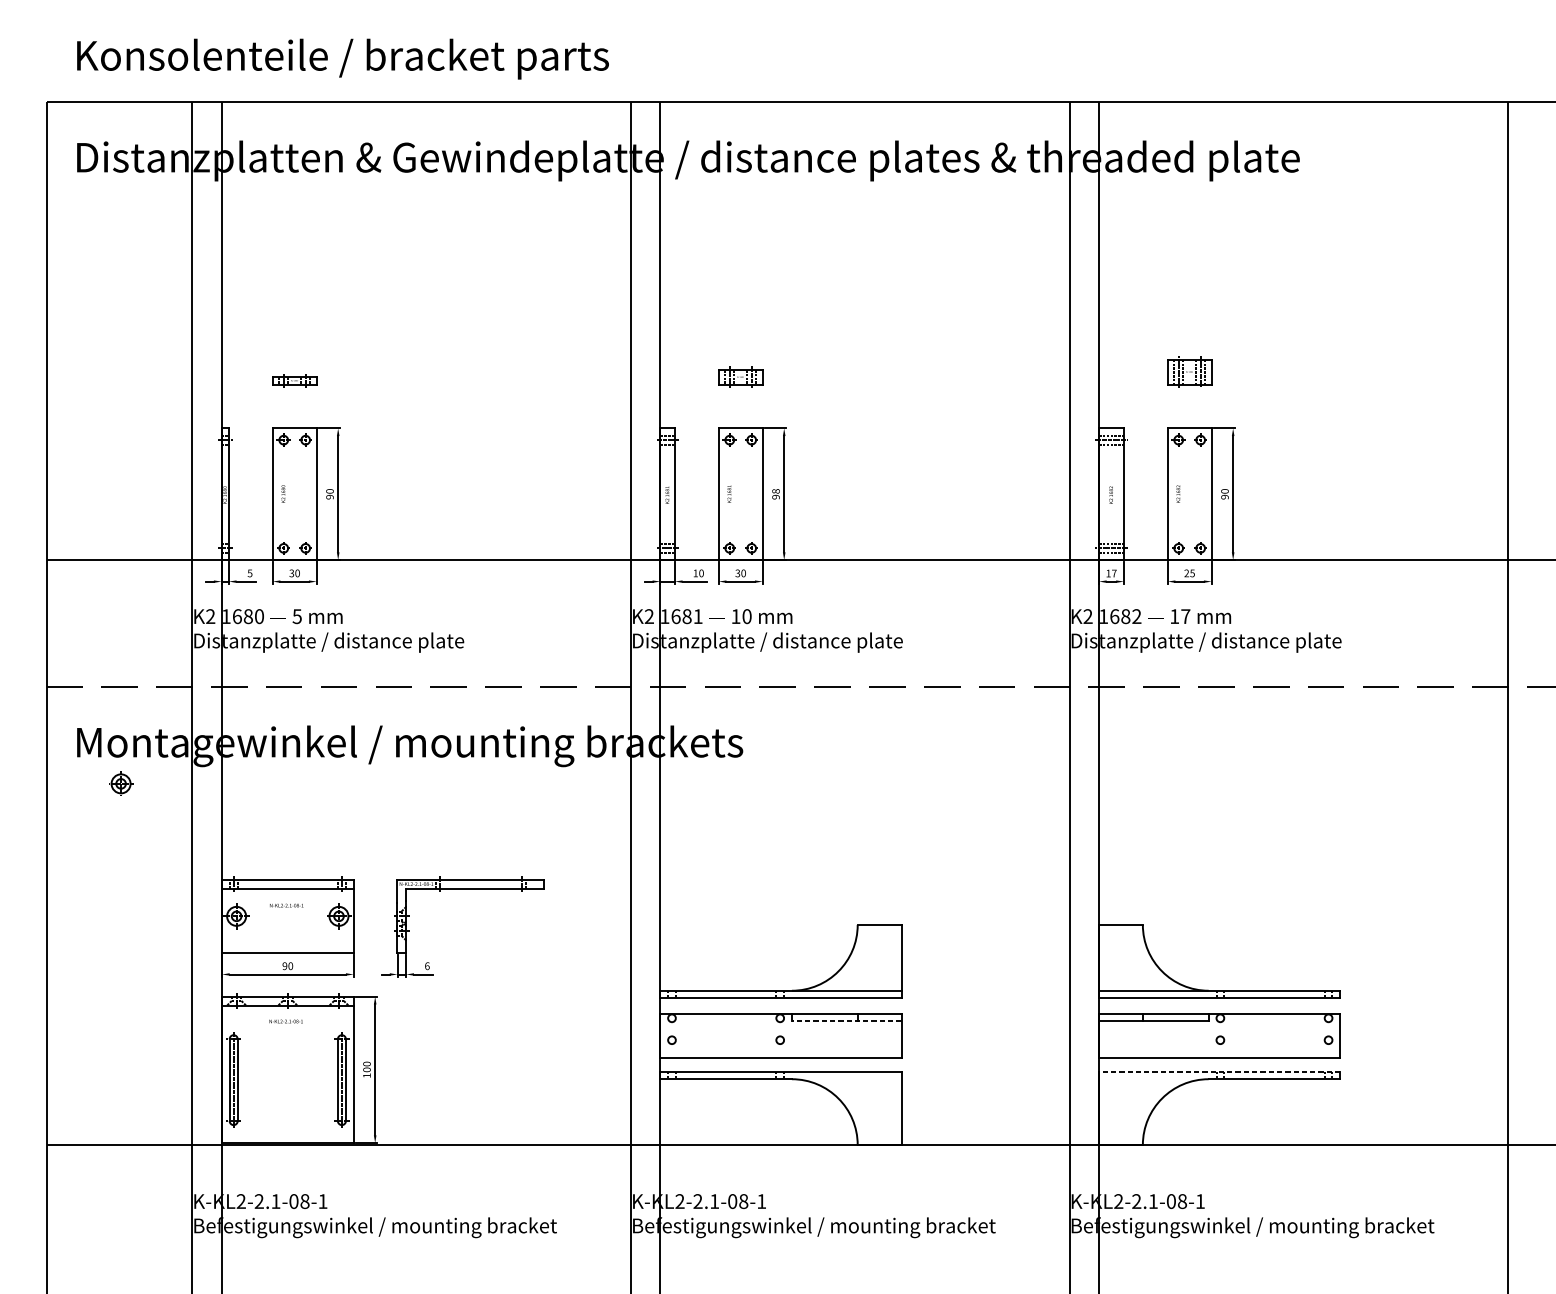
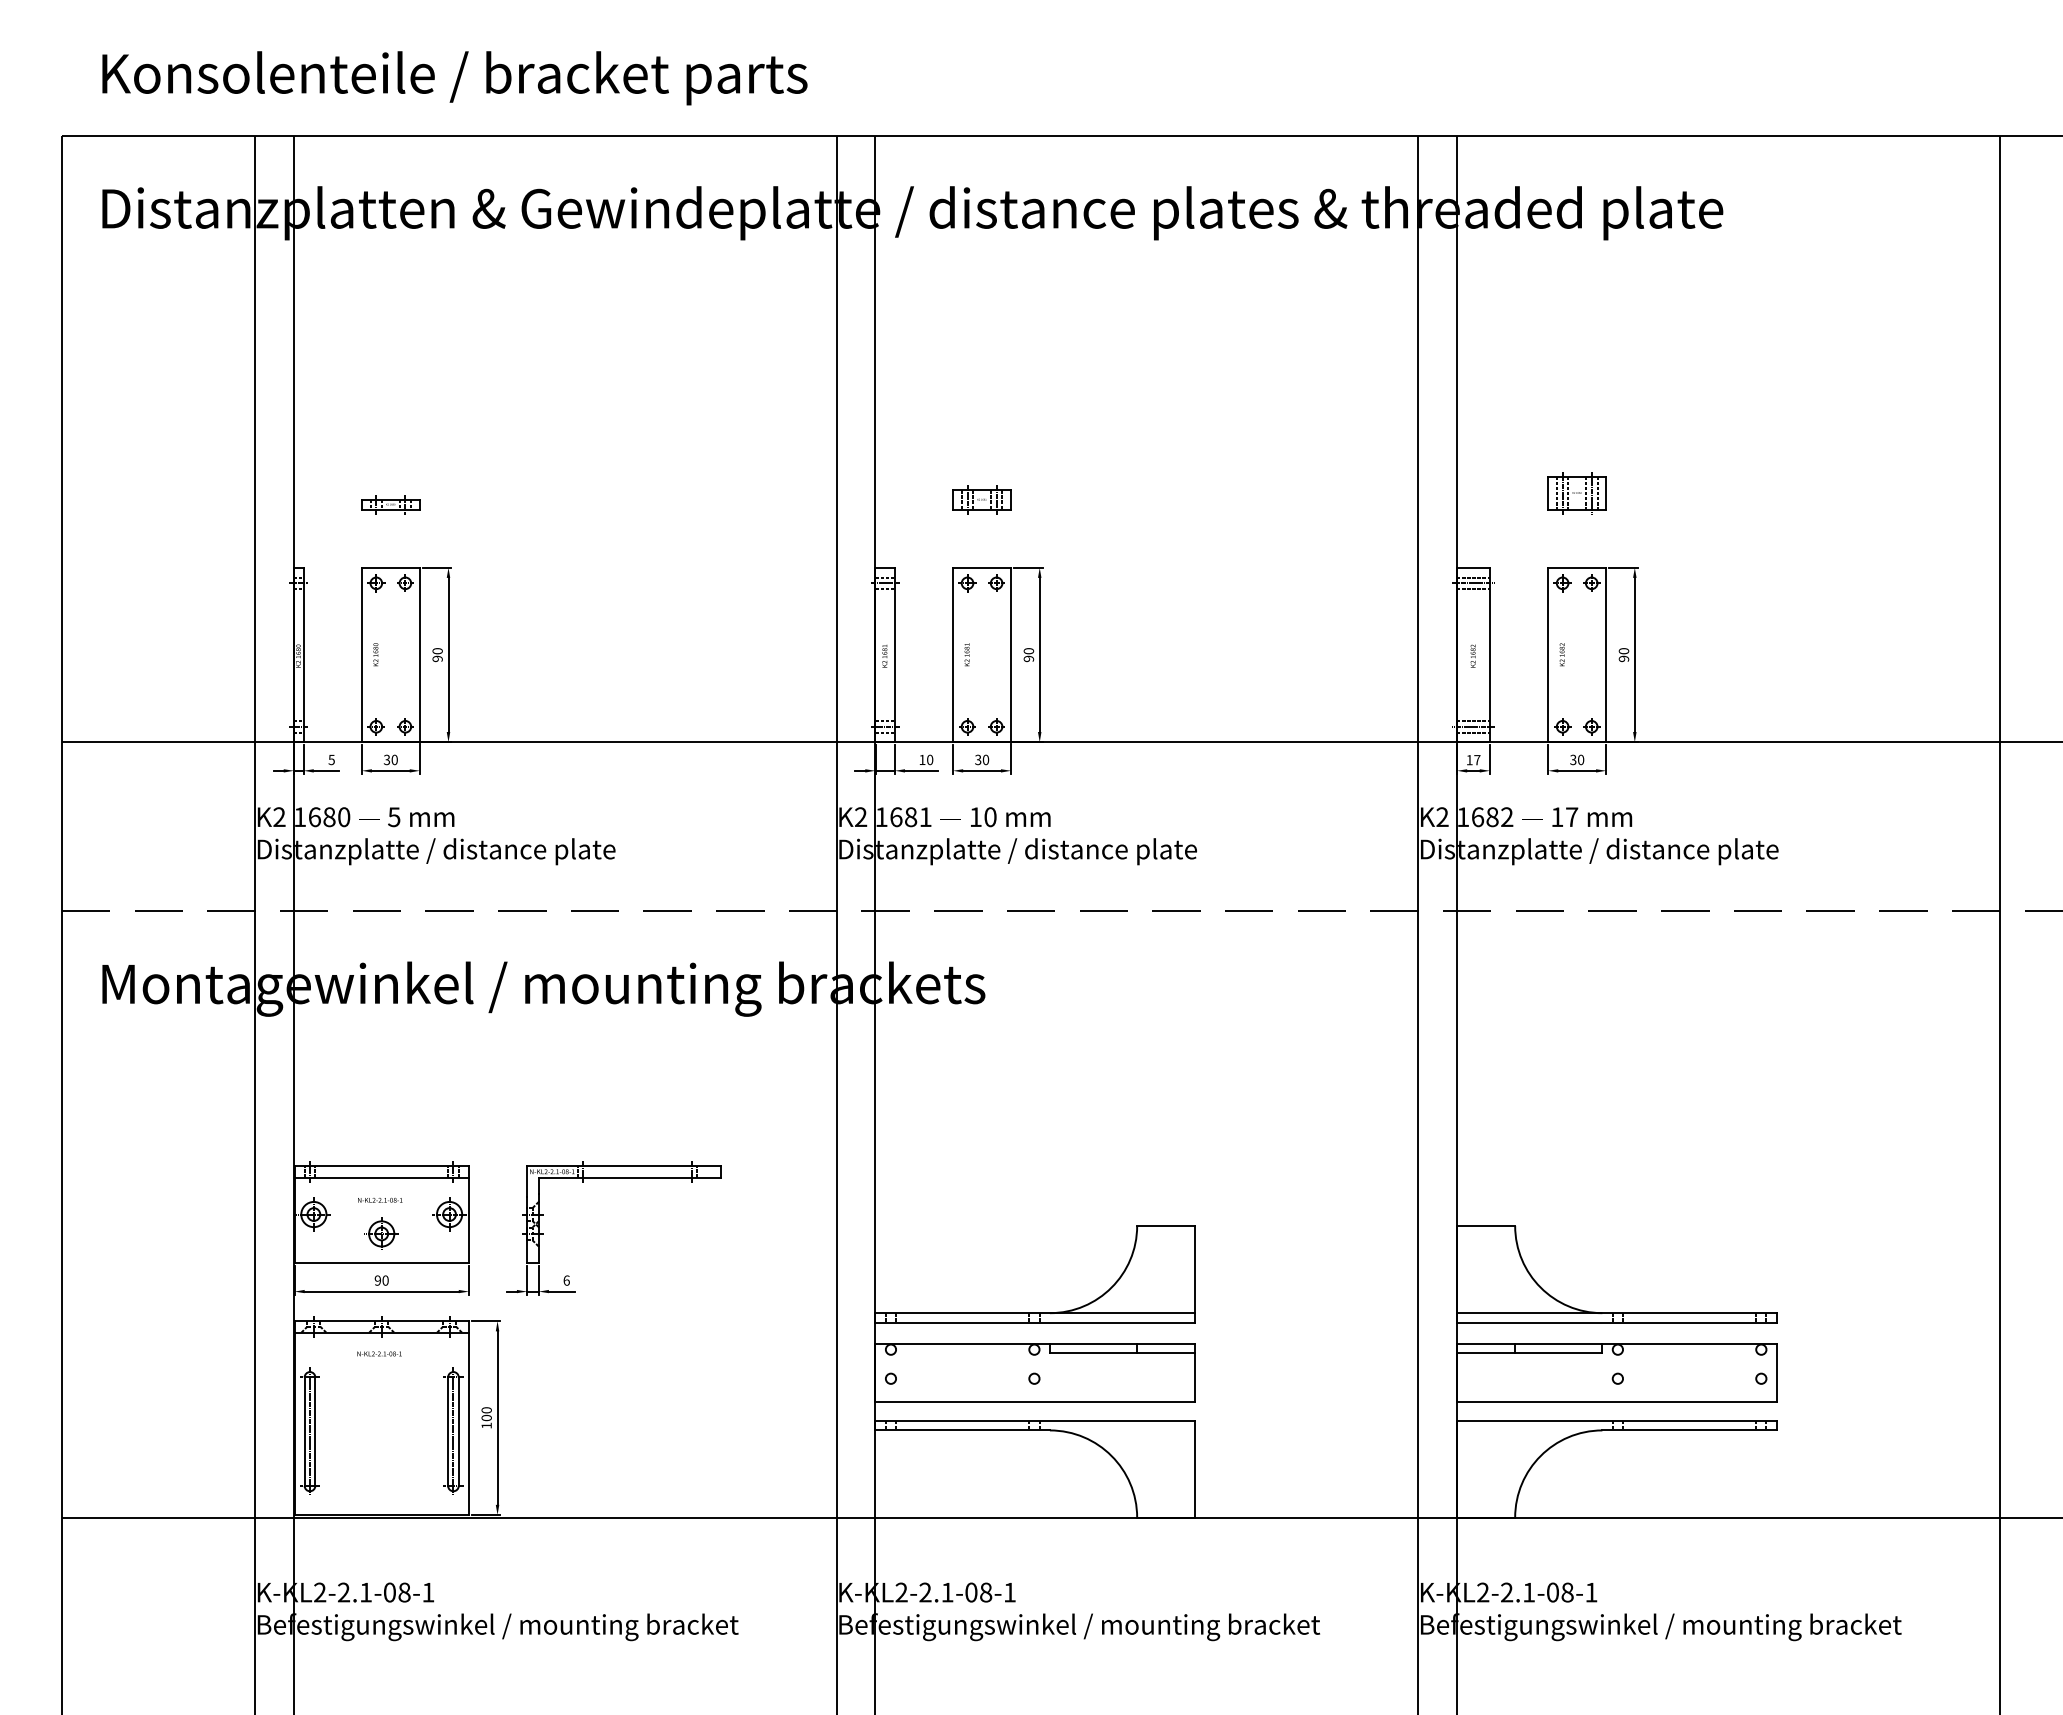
text: (775, 491) -> (1028, 651), 98 -> 90
text: (1189, 573) -> (1577, 759), 25 -> 30
part: (120, 783) -> (381, 1233), moved
line: (846, 1021) -> (1122, 1353), dashed -> solid
line: (1219, 1071) -> (1616, 1420), dashed -> solid

